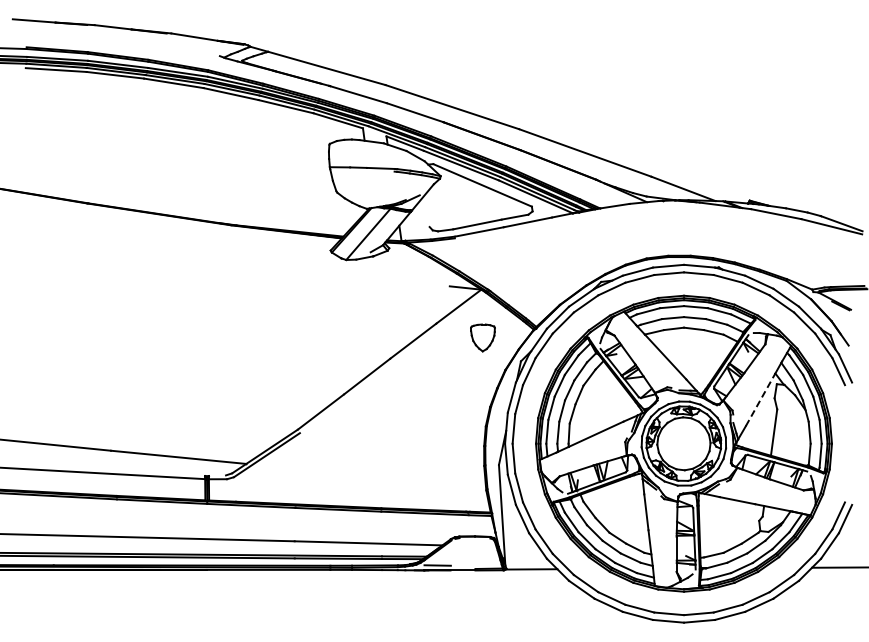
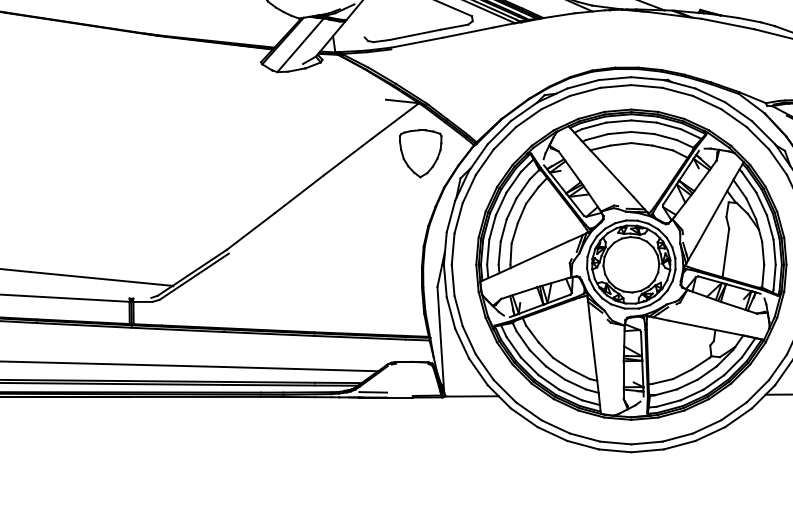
part: (482, 337) -> (420, 153), size x1.67
line: (760, 399) -> (711, 218), dashed -> solid

